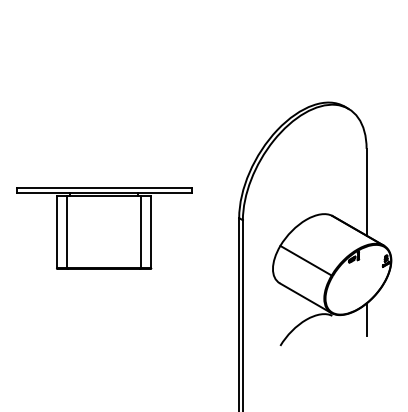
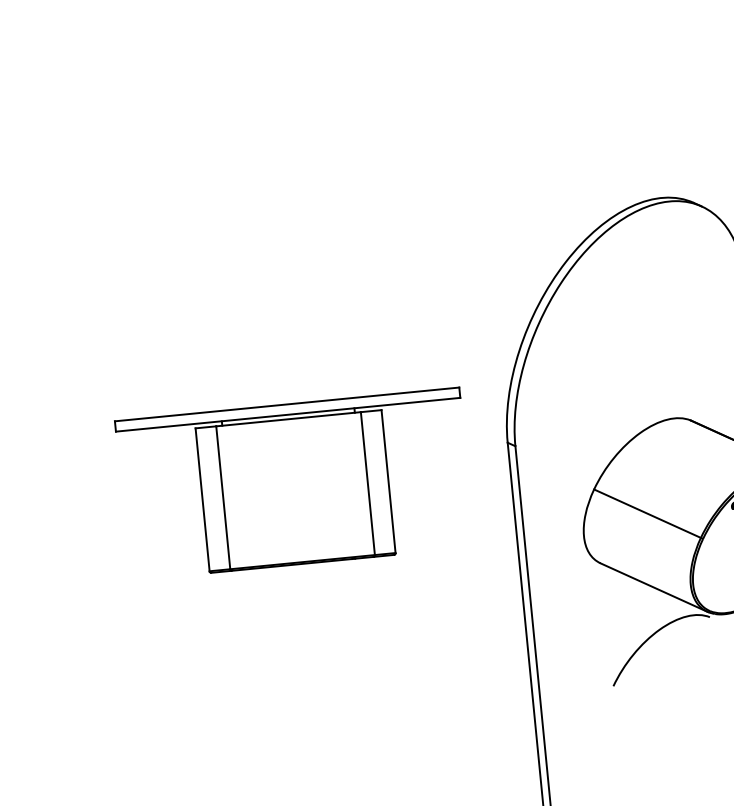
part: (104, 228) -> (295, 484), moved

